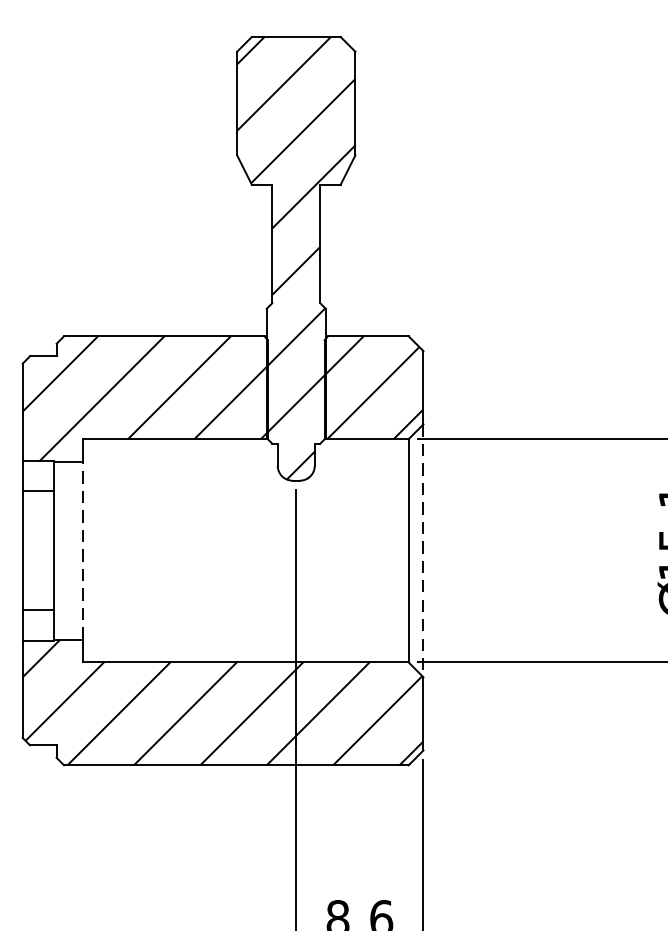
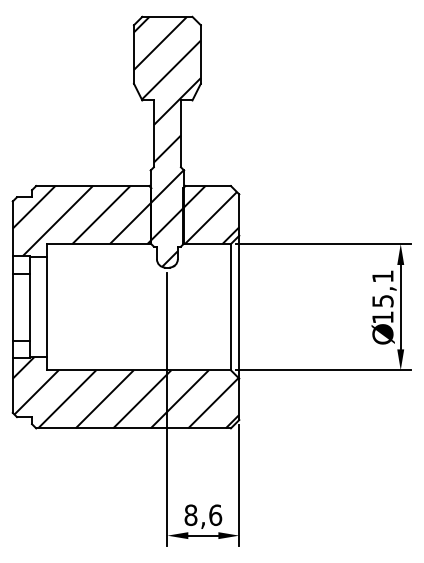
line: (84, 549) -> (47, 306), dashed -> solid
line: (423, 551) -> (239, 307), dashed -> solid

